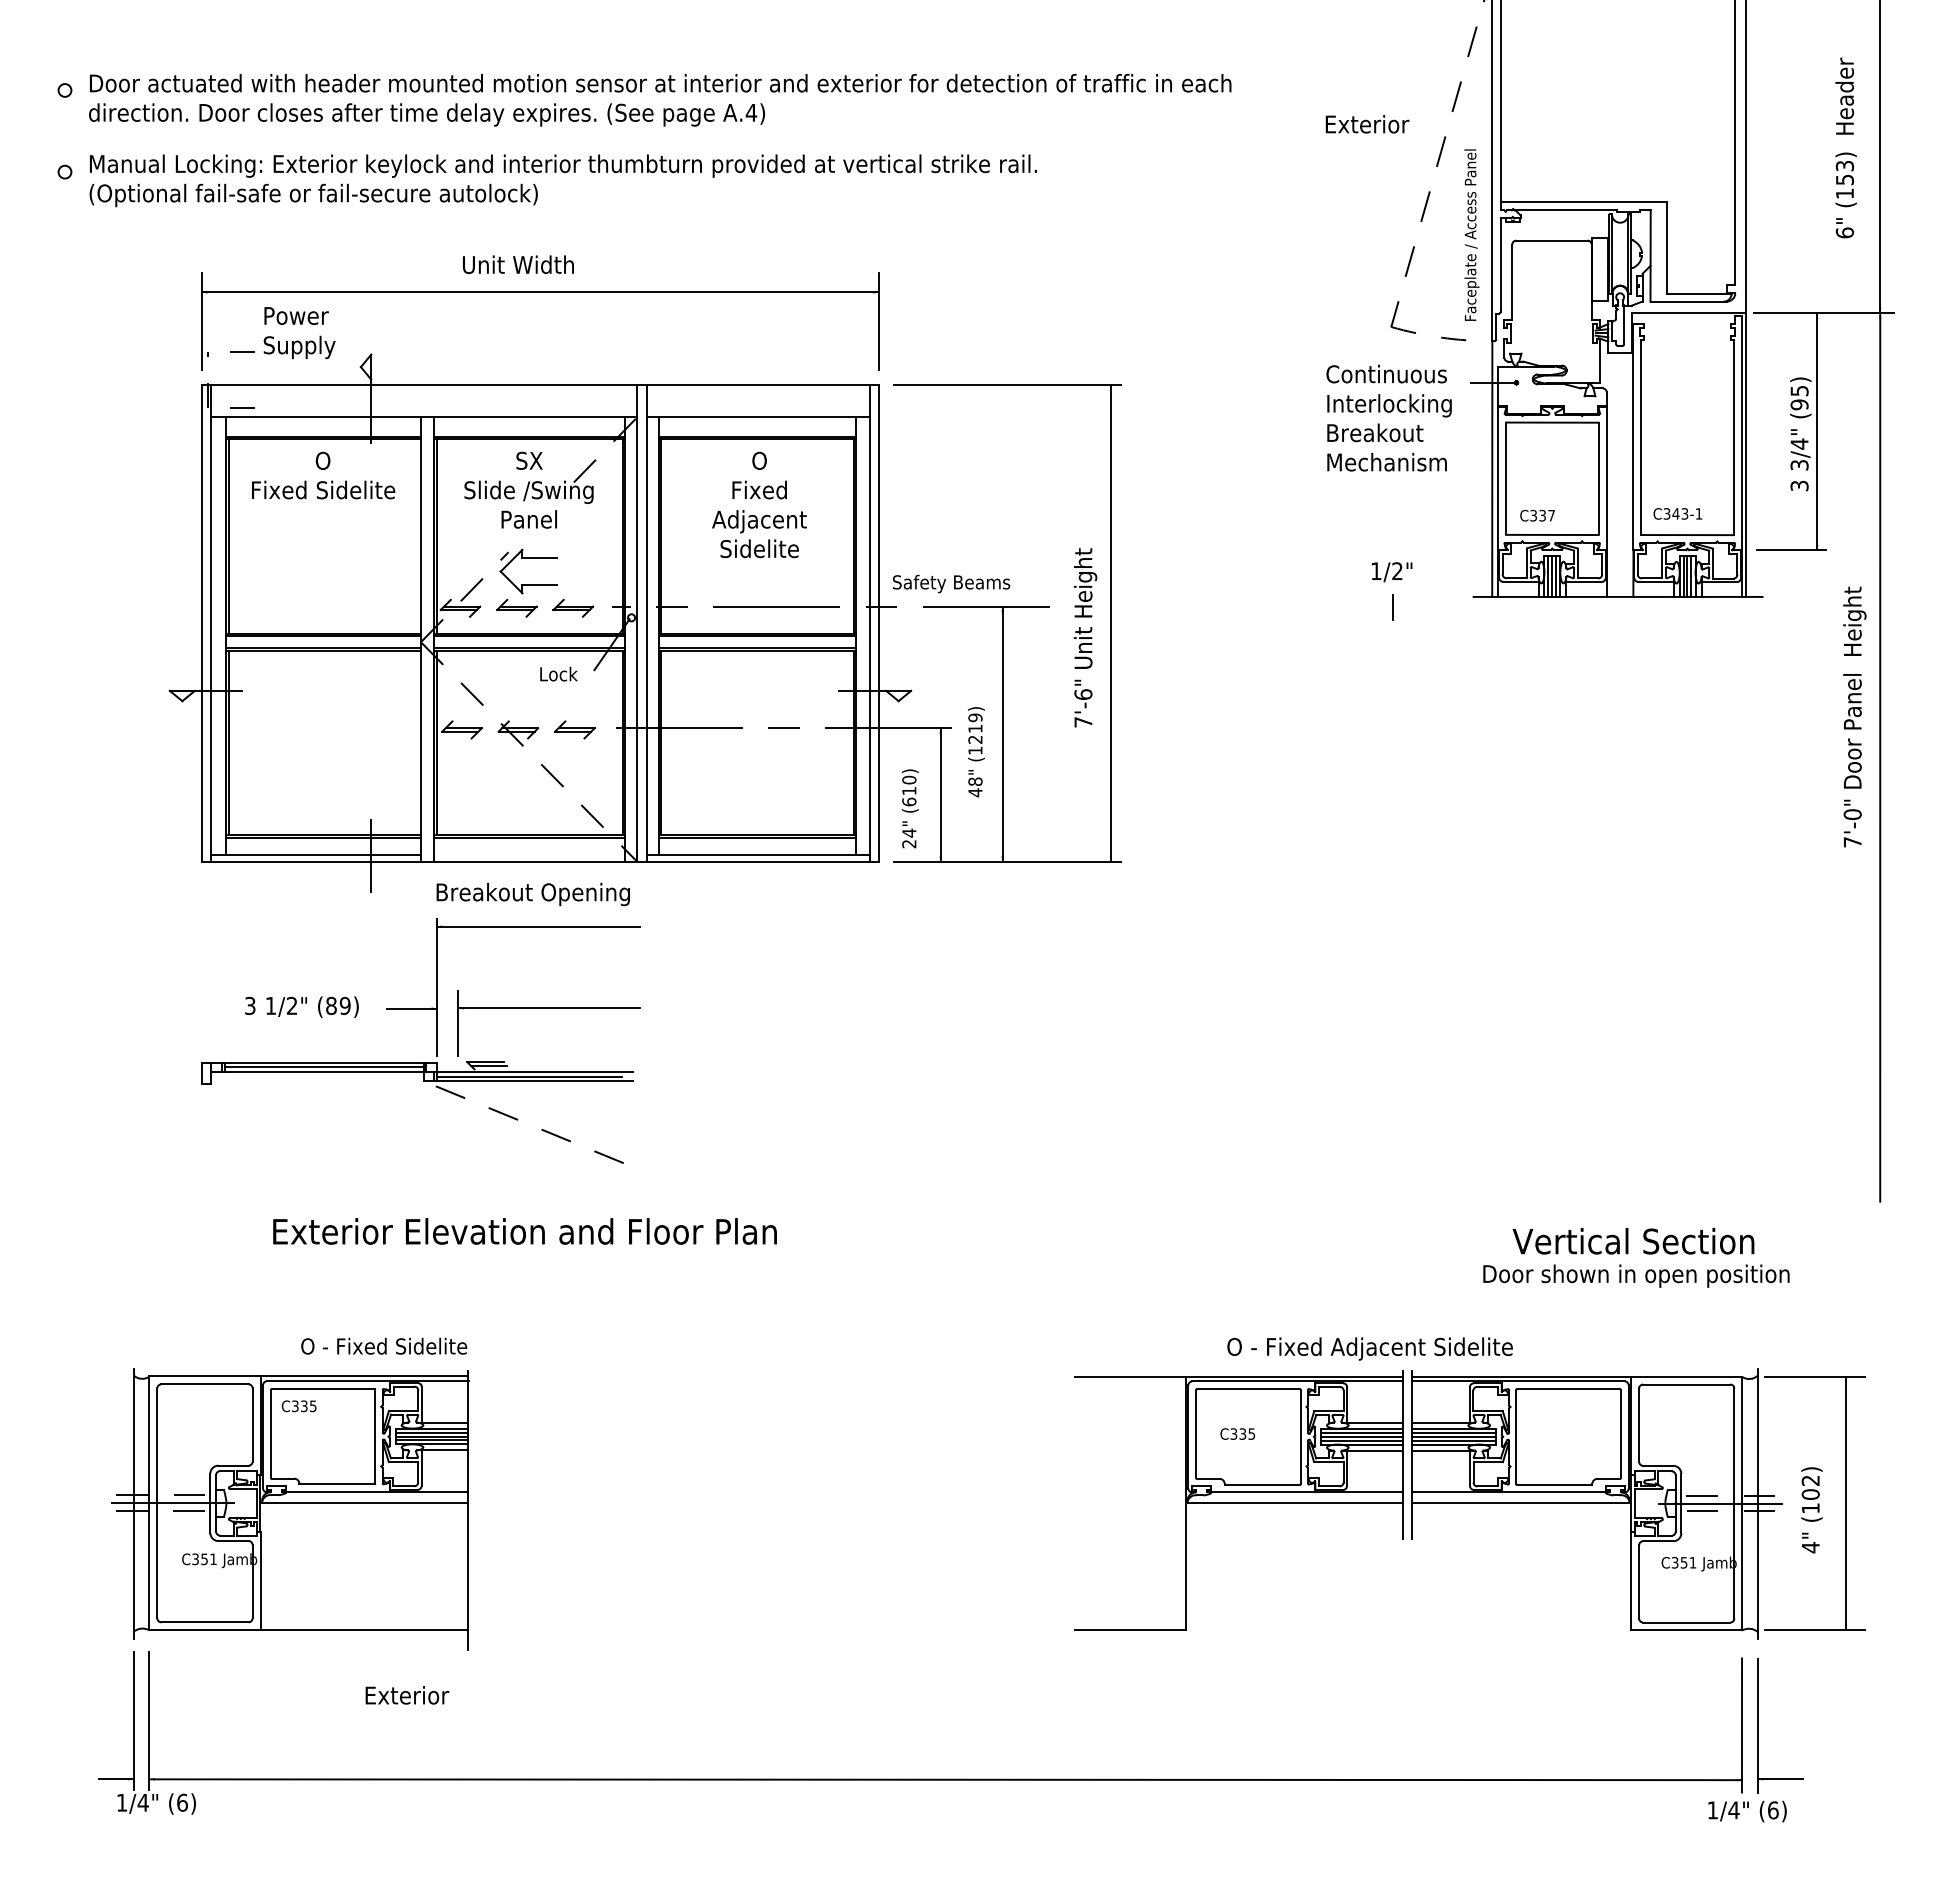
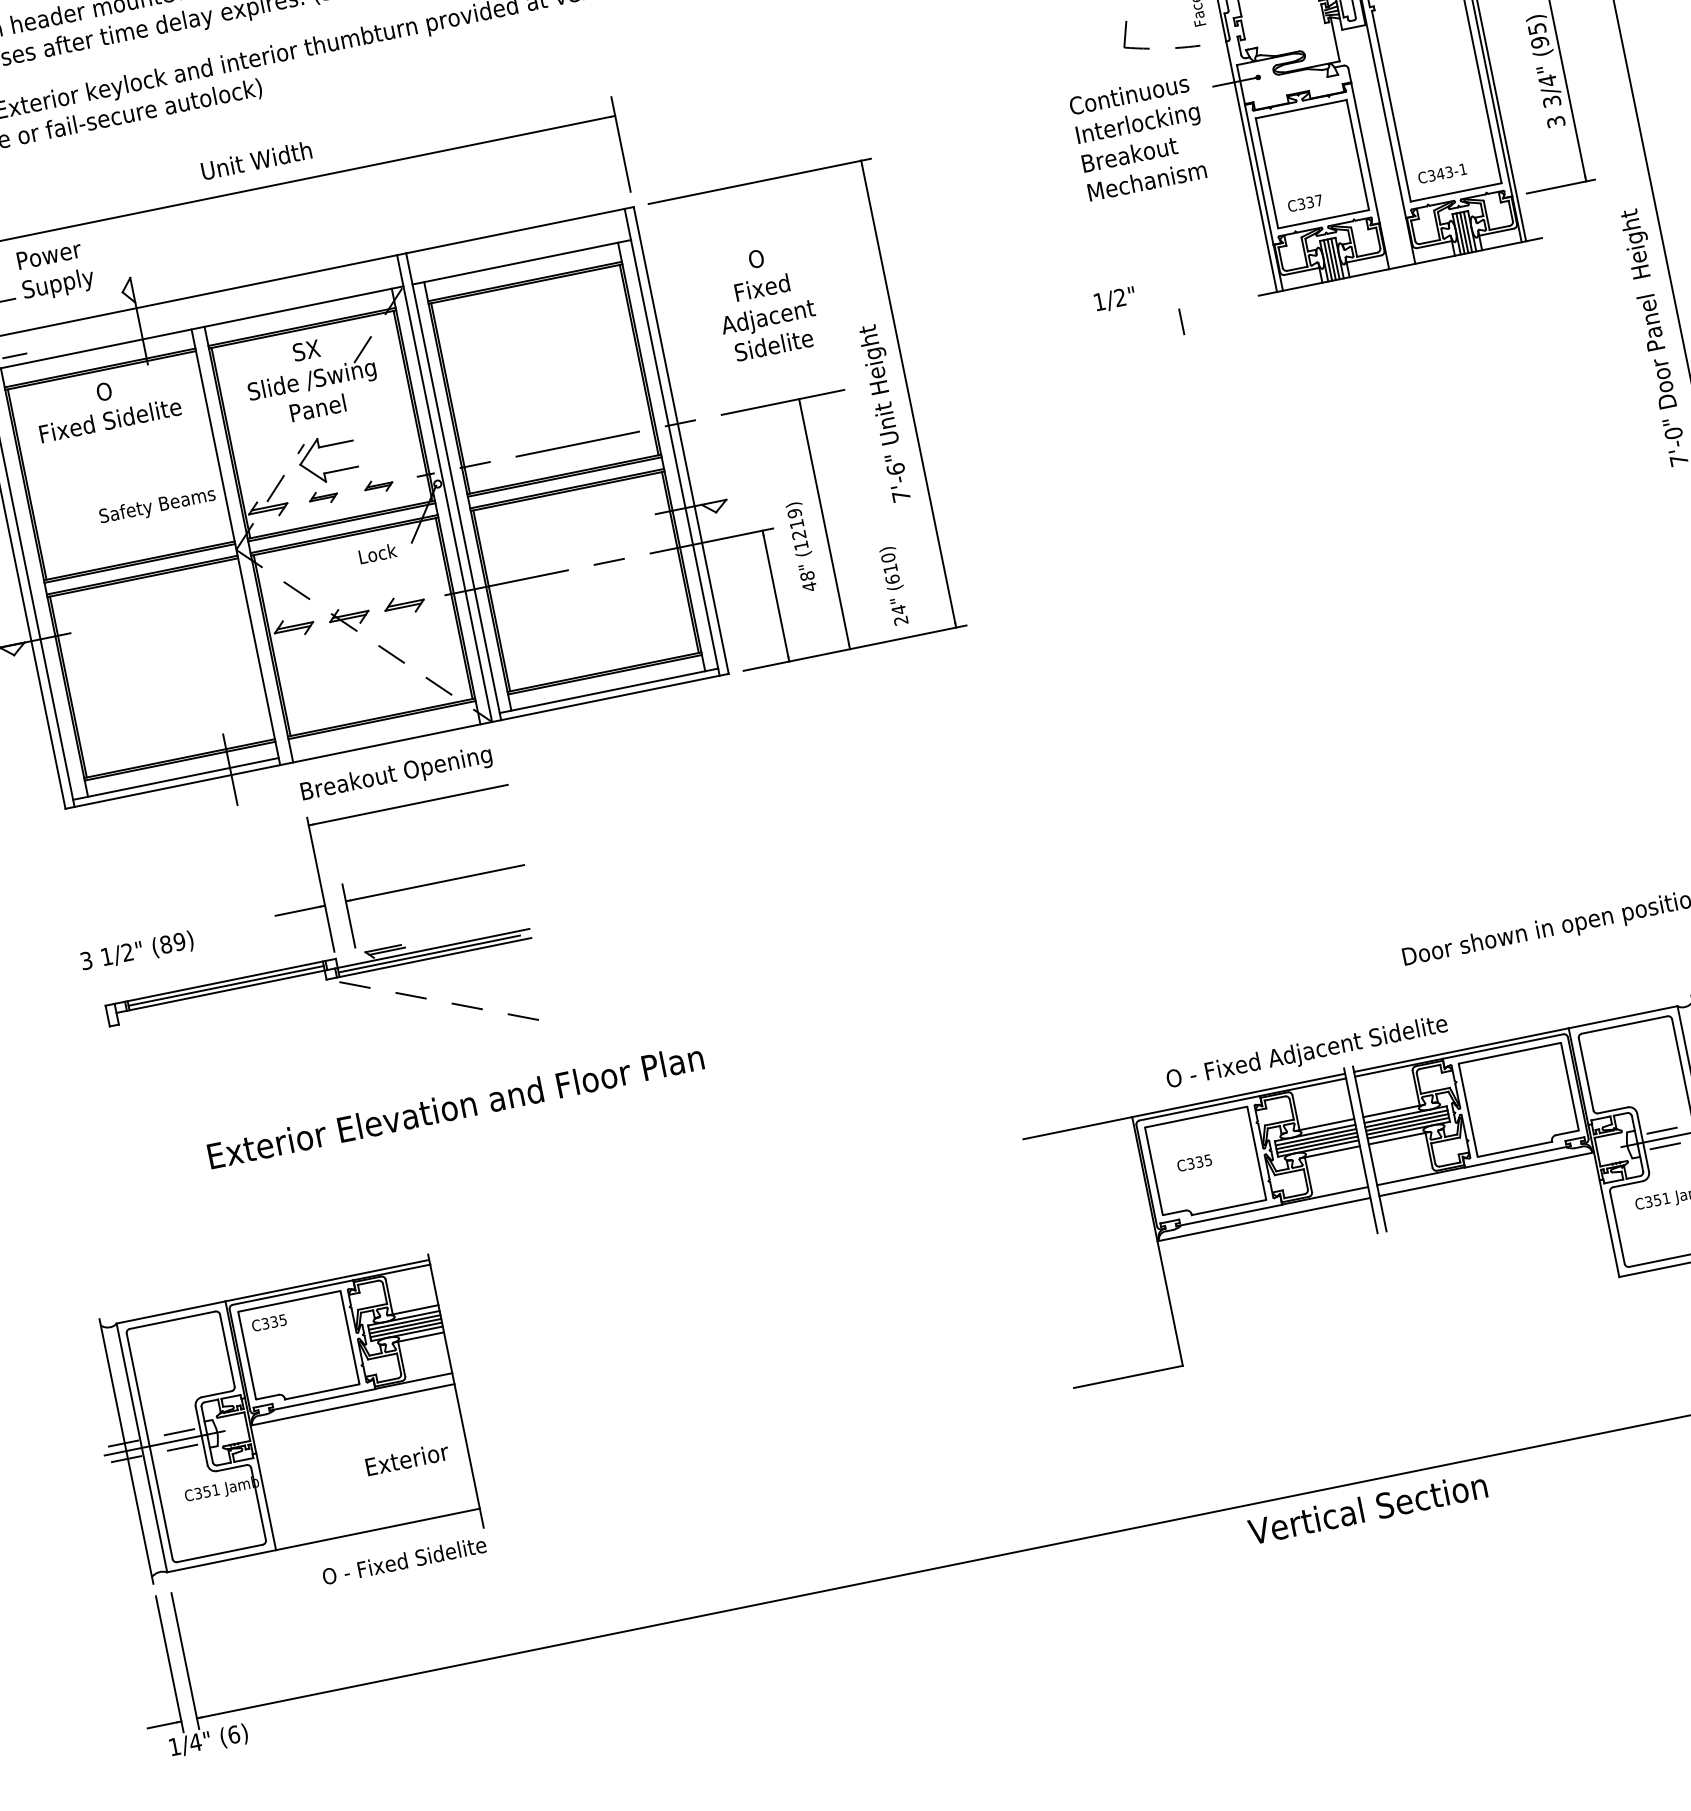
text: (759, 504) -> (764, 301), moved
text: (1391, 572) -> (1114, 300), moved
text: (951, 583) -> (157, 506), moved
part: (516, 607) -> (323, 496), size x0.7
part: (573, 607) -> (378, 485), size x0.7
text: (909, 808) -> (894, 585), moved
text: (301, 1006) -> (136, 951), moved
text: (1633, 1240) -> (1367, 1507), moved
text: (384, 1345) -> (404, 1559), moved
text: (407, 1695) -> (407, 1459), moved

